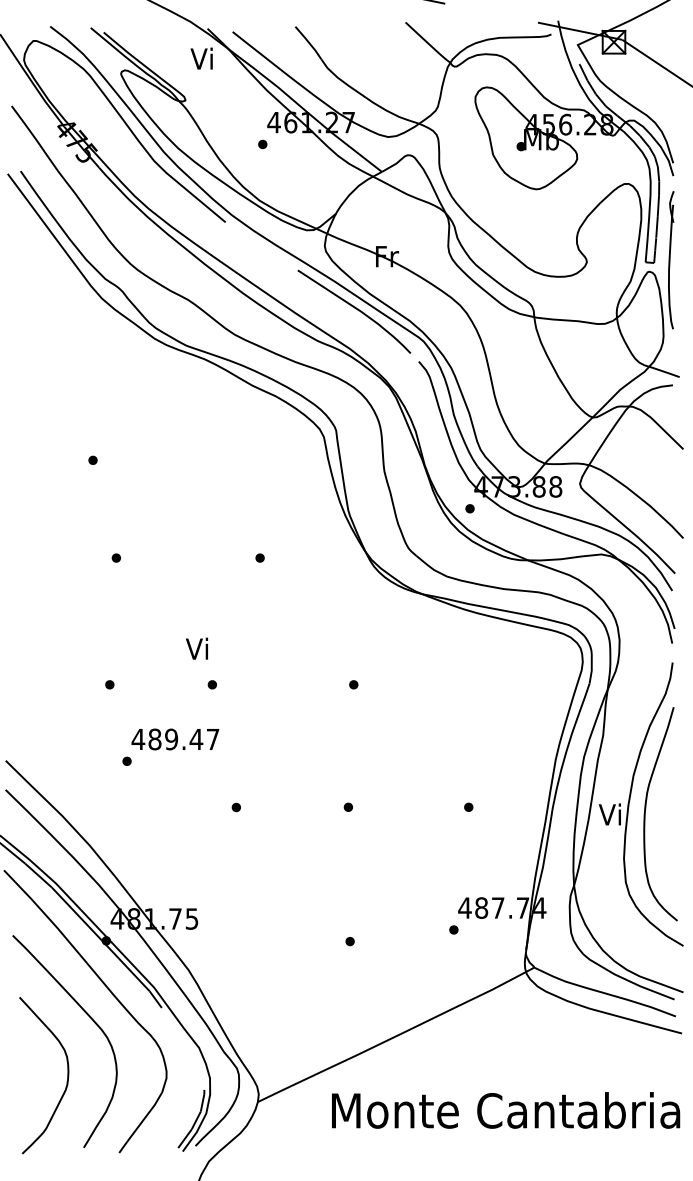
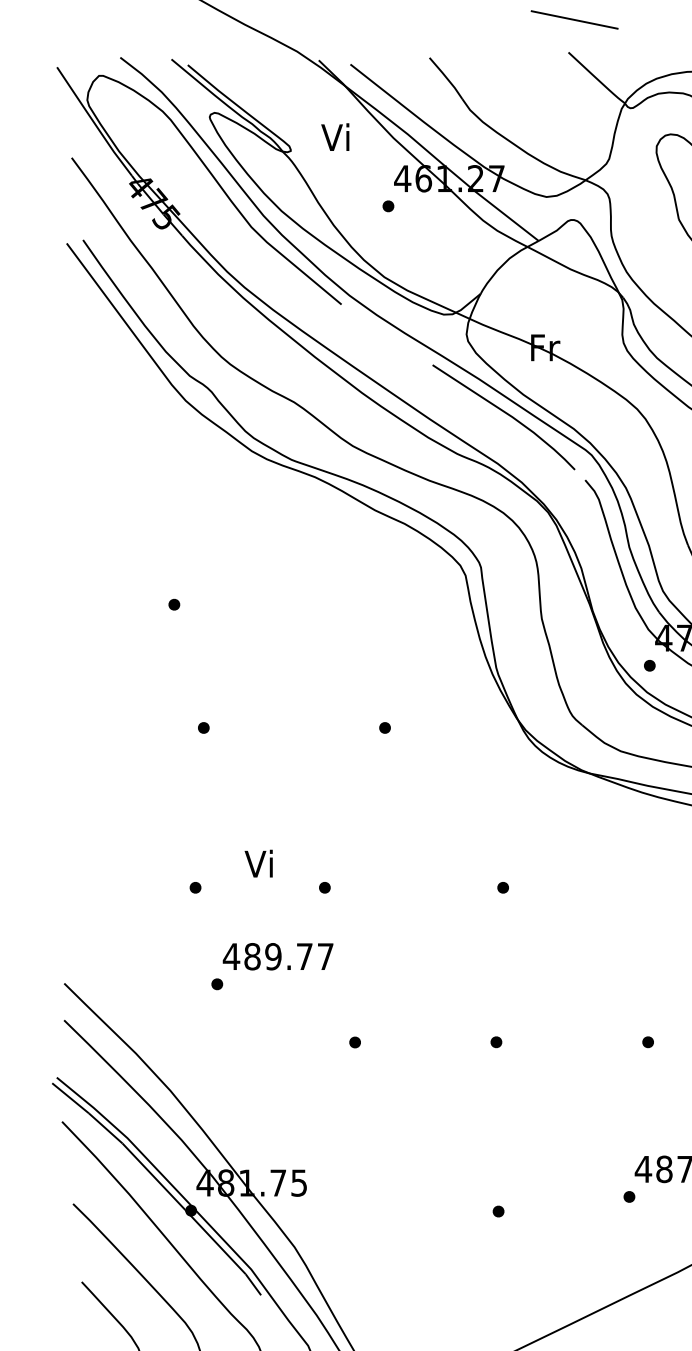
text: (201, 58) -> (335, 137), moved
text: (196, 648) -> (258, 863), moved
text: (196, 739) -> (304, 956), 489.47 -> 489.77

